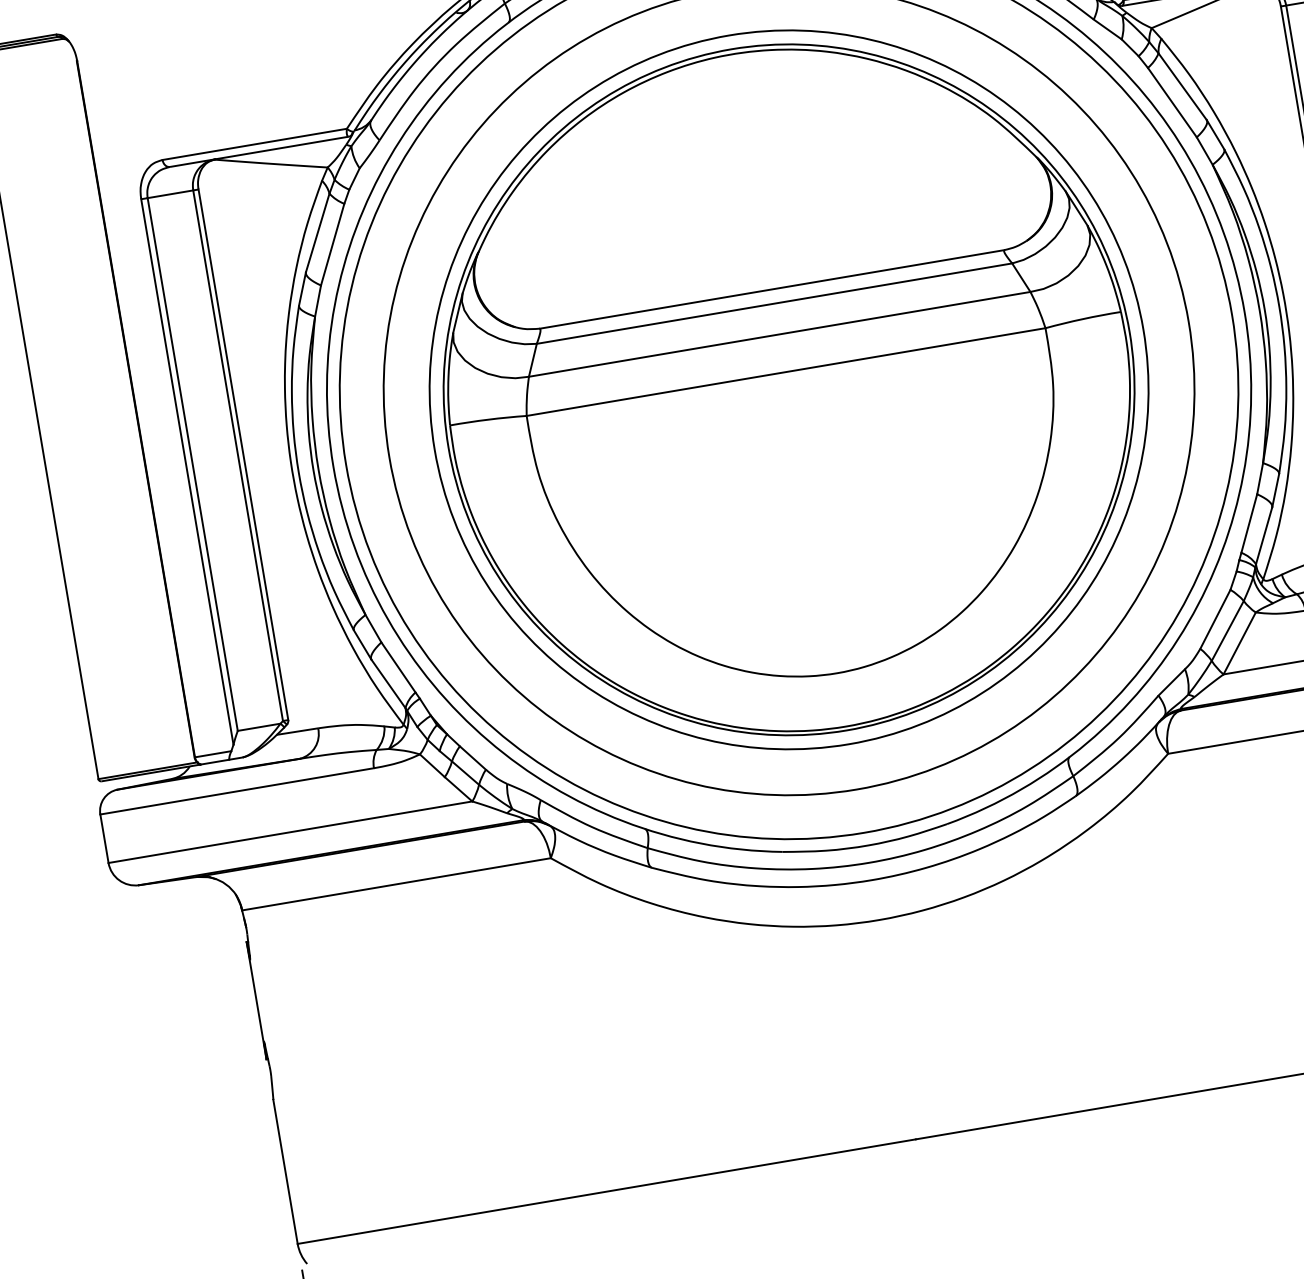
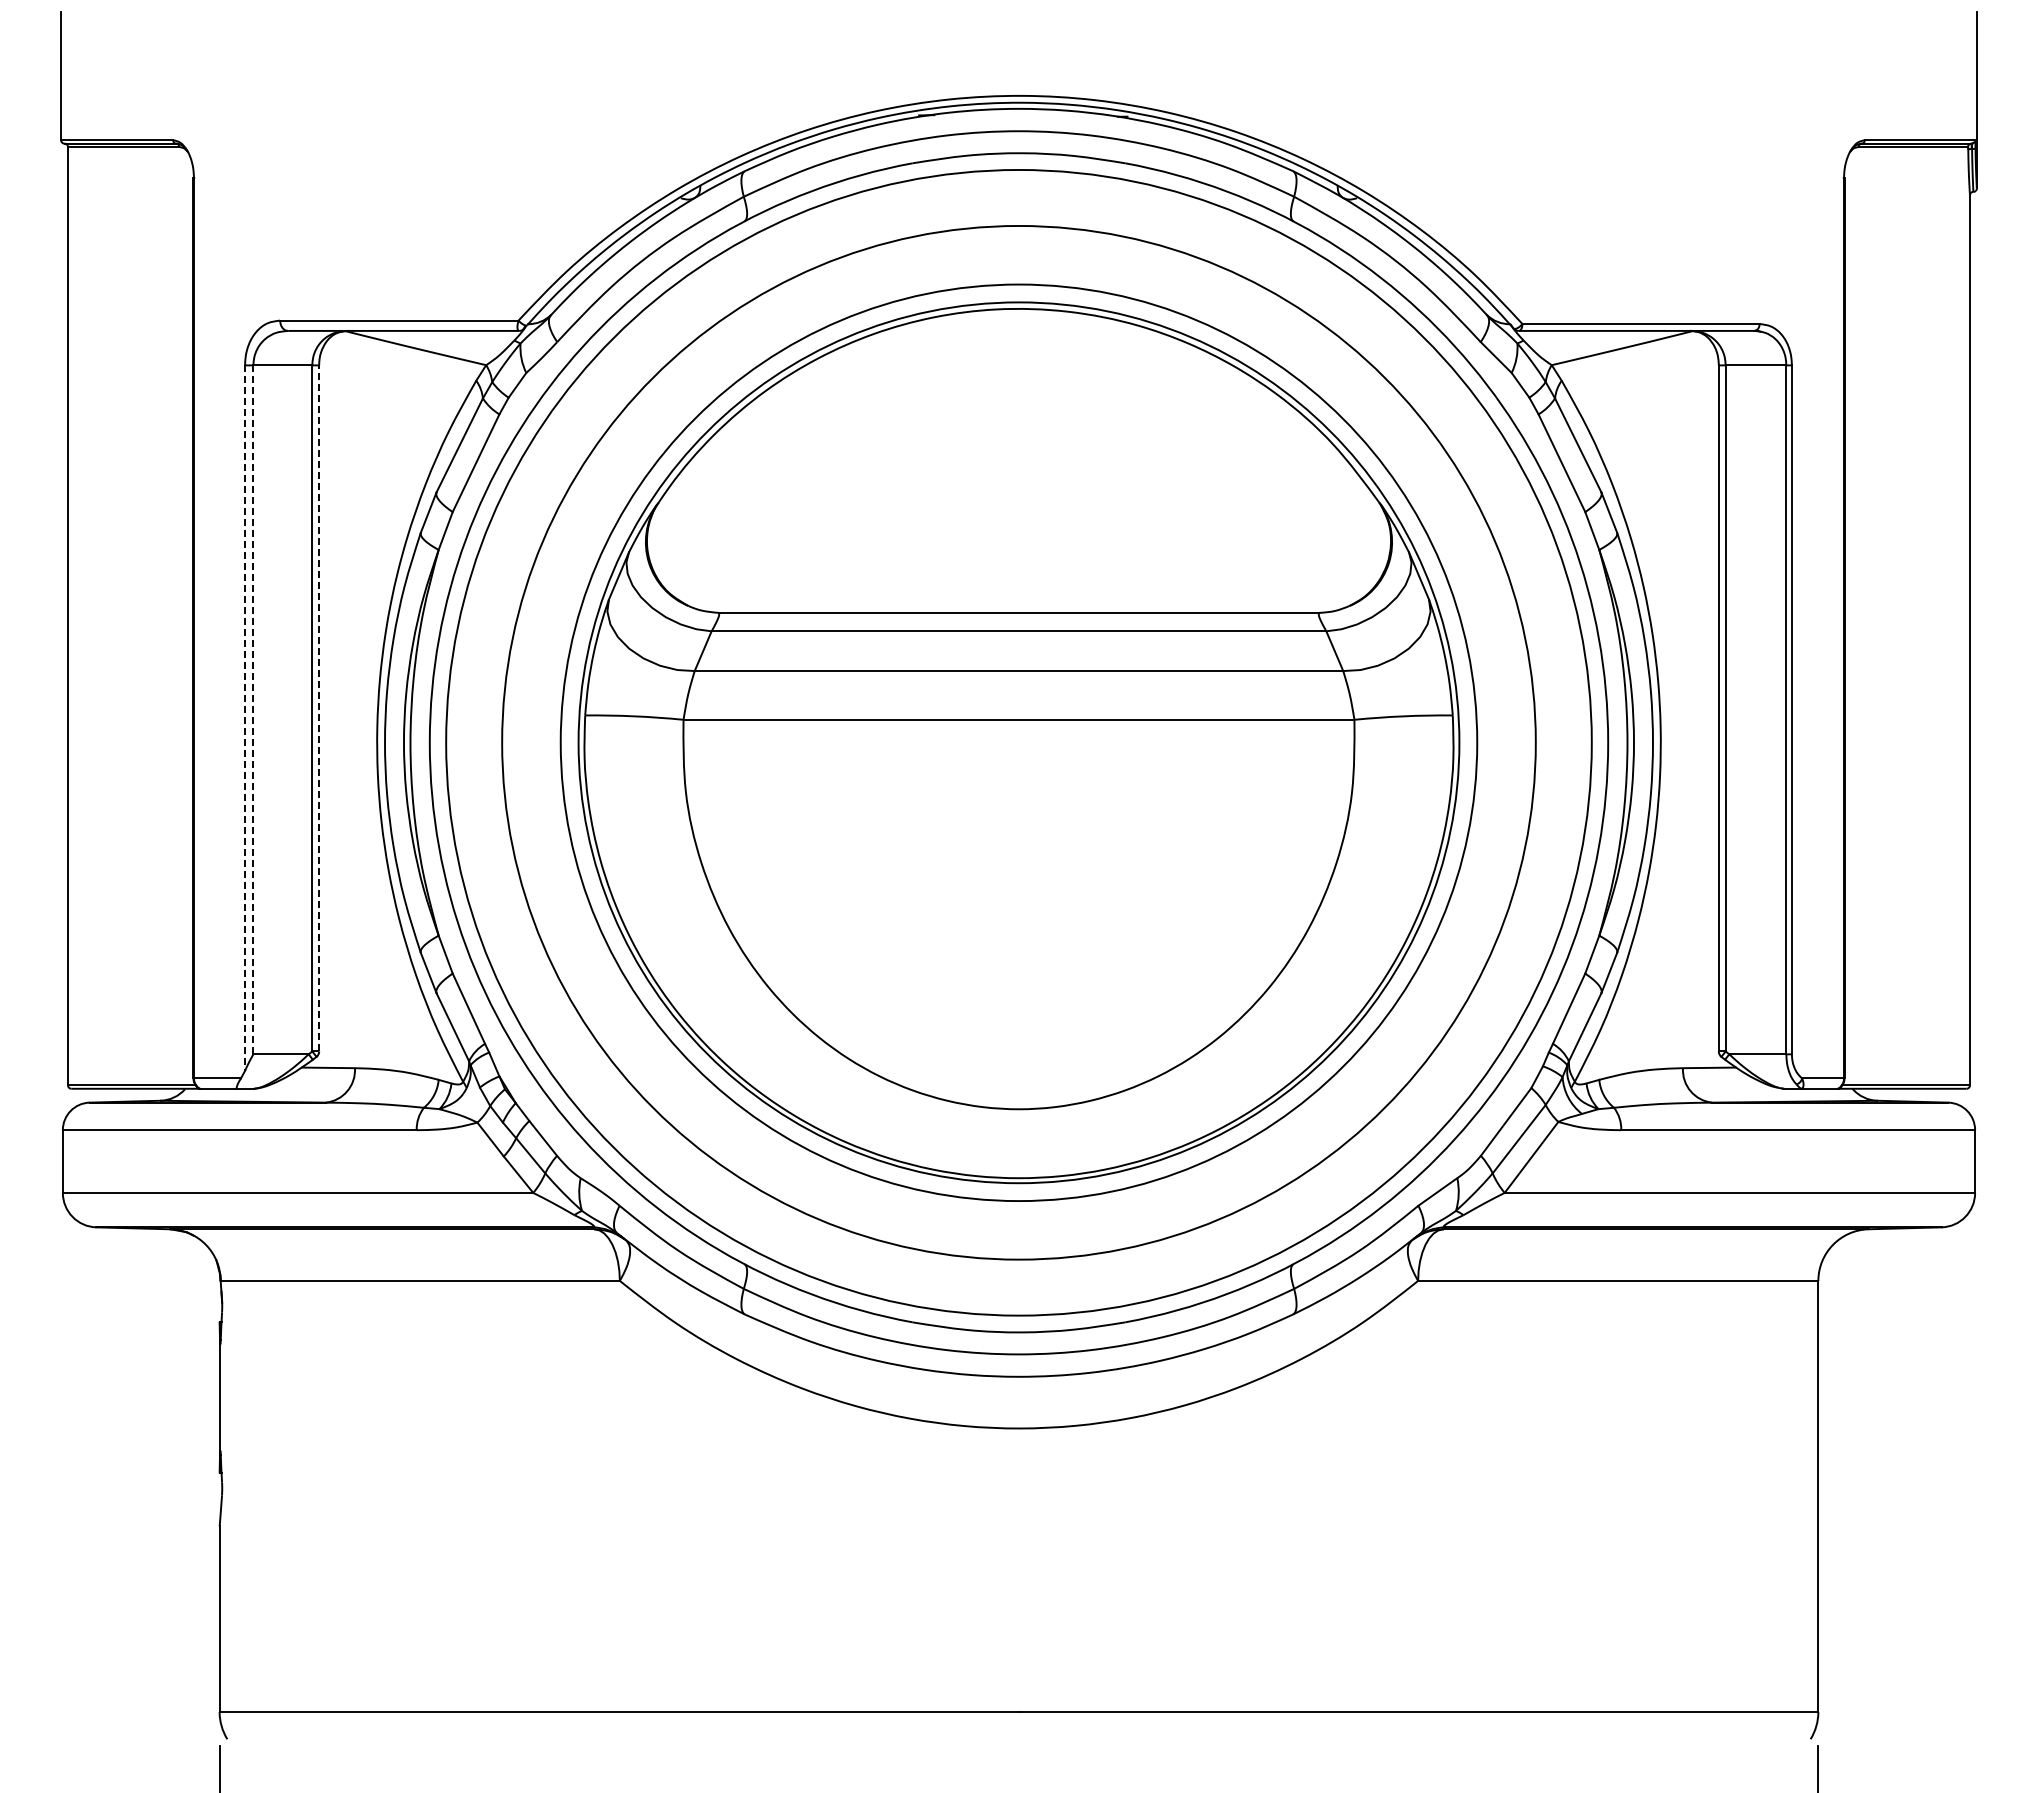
line: (243, 454) -> (319, 707), solid -> dashed
line: (192, 464) -> (253, 709), solid -> dashed
line: (187, 472) -> (245, 718), solid -> dashed

